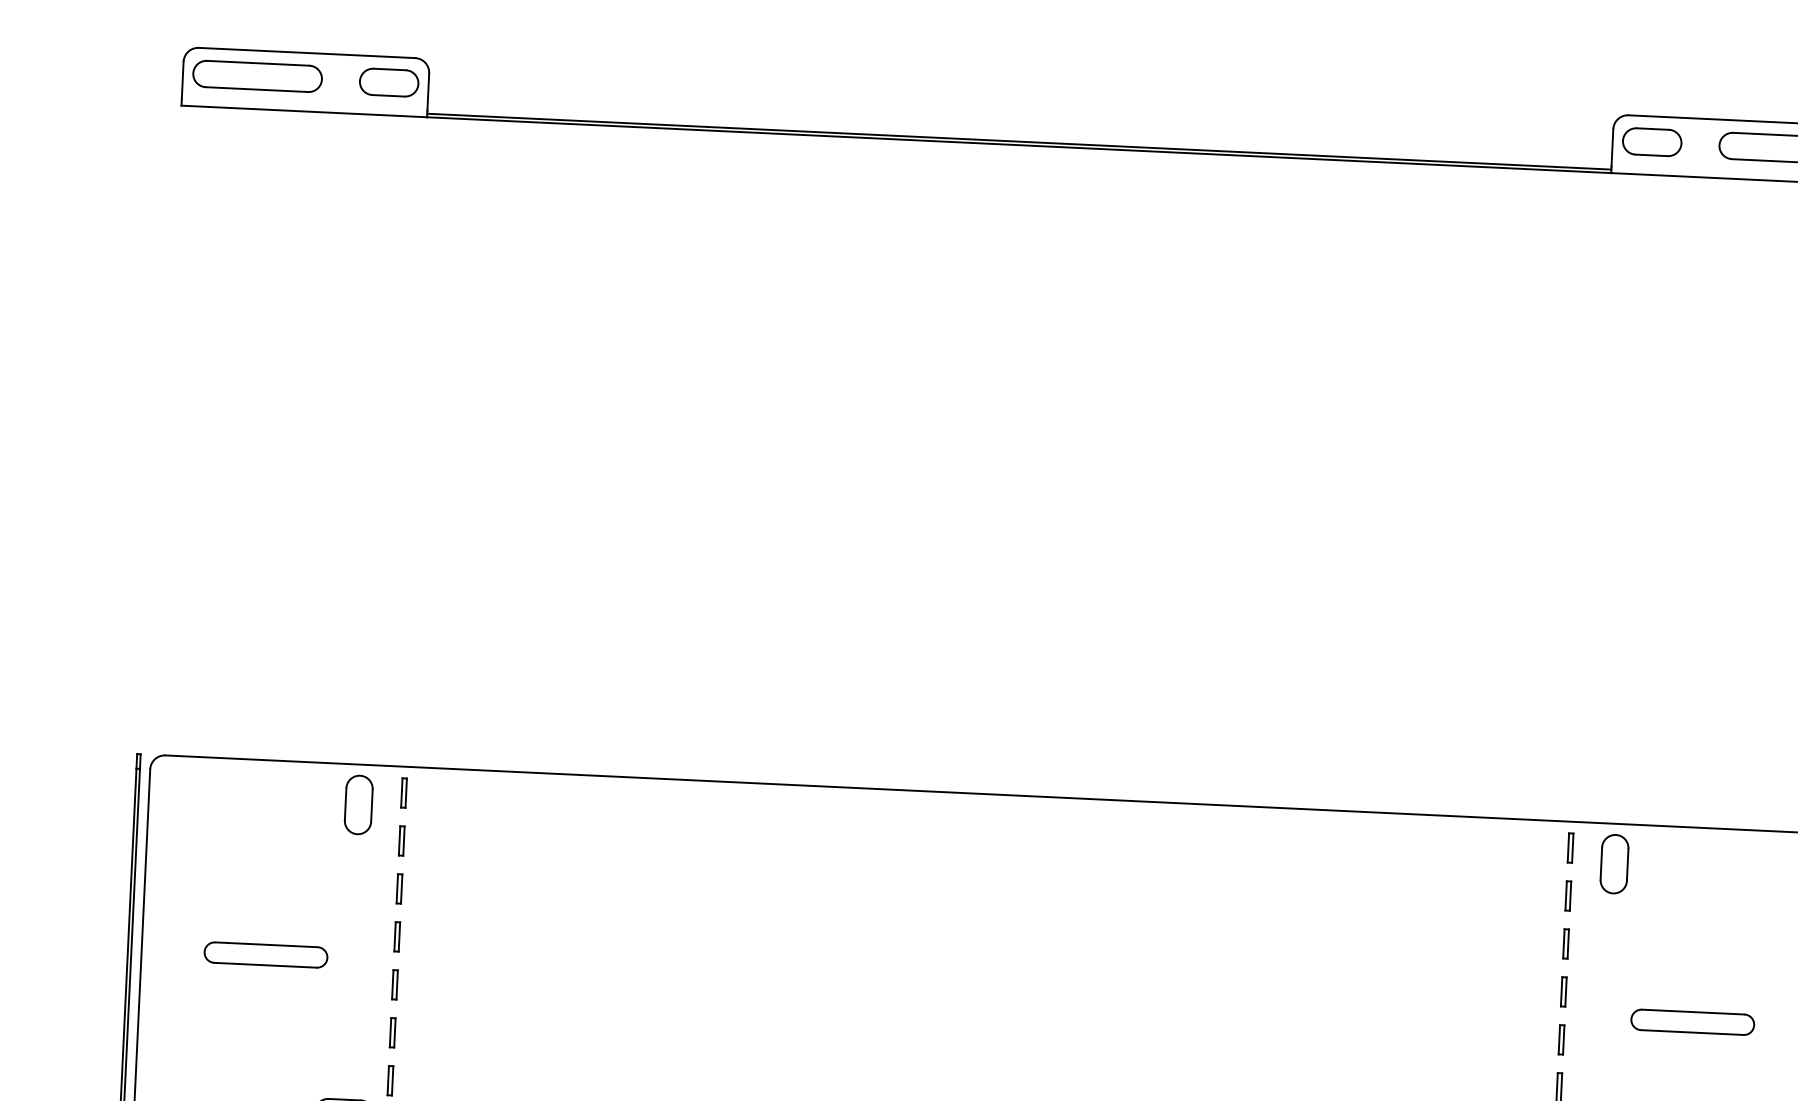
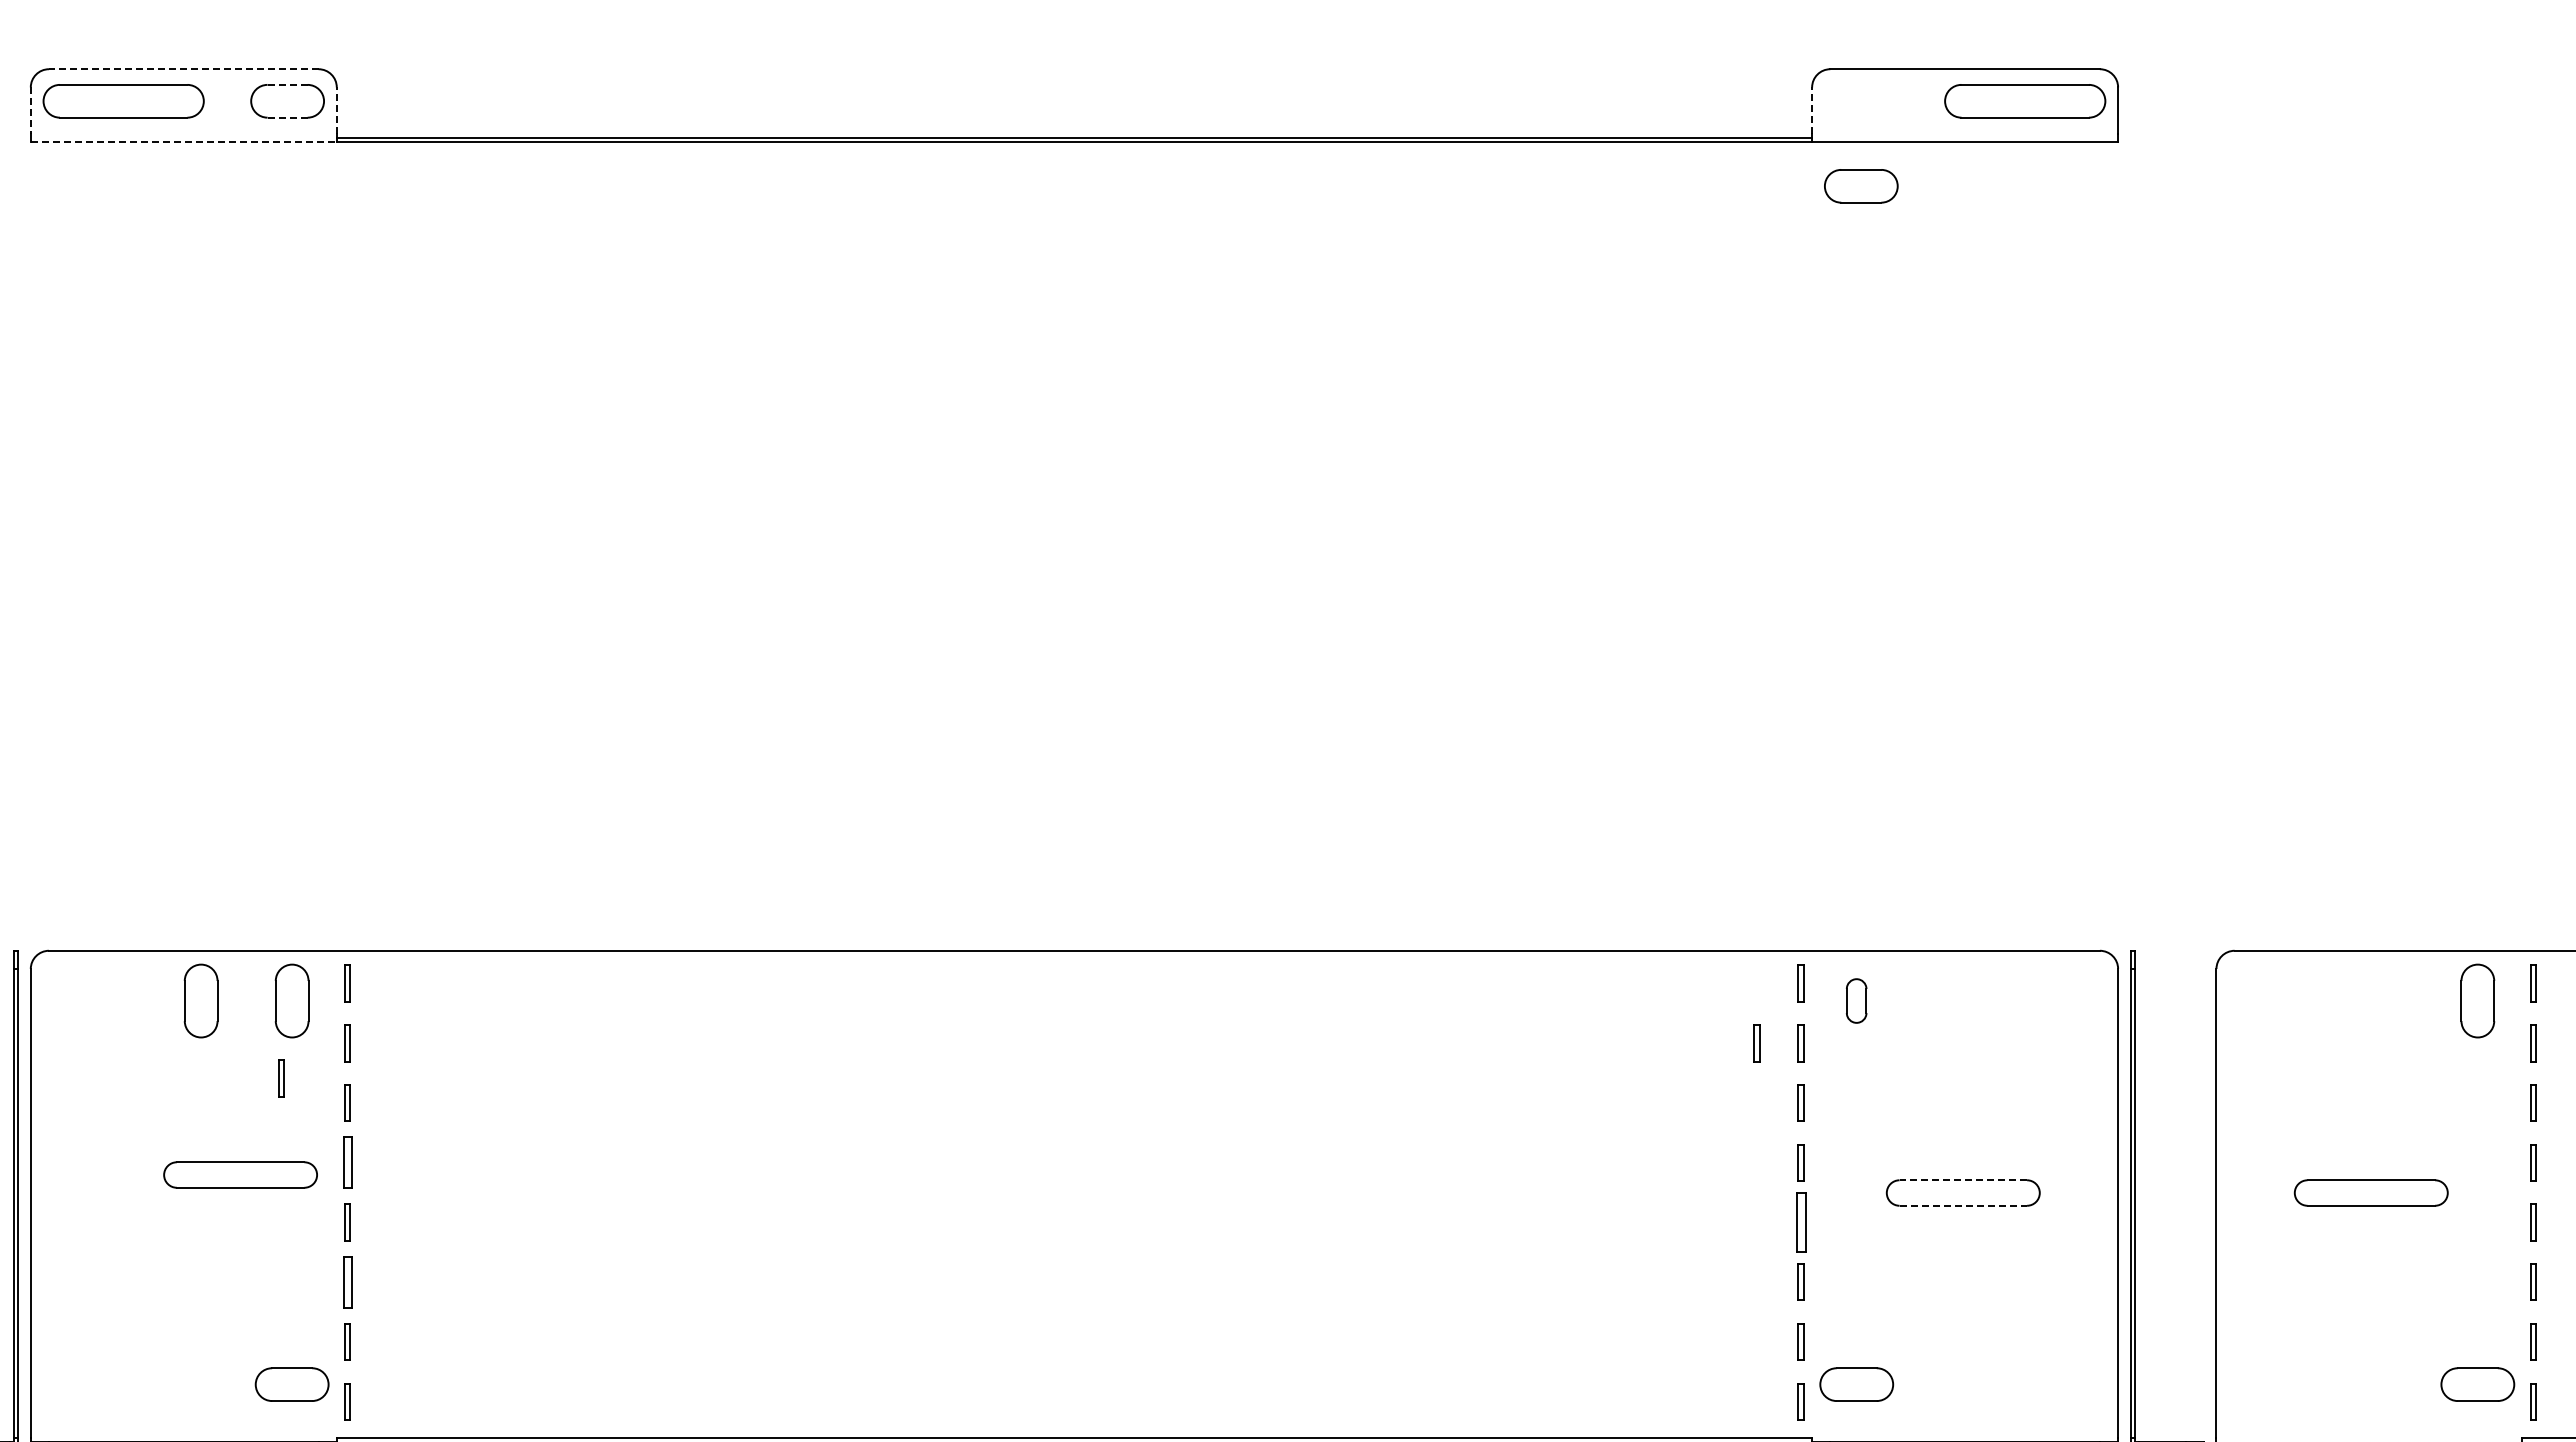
line: (306, 53) -> (183, 69), solid -> dashed
line: (389, 69) -> (287, 84), solid -> dashed
line: (182, 81) -> (30, 111), solid -> dashed
line: (428, 91) -> (336, 110), solid -> dashed
line: (389, 95) -> (288, 117), solid -> dashed
line: (304, 111) -> (183, 142), solid -> dashed
part: (1652, 142) -> (1861, 186), moved
line: (1612, 147) -> (1812, 110), solid -> dashed
part: (285, 801) -> (200, 1000), added
part: (1614, 863) -> (1856, 1000), size x0.6
part: (347, 866) -> (281, 1078), added
part: (1532, 894) -> (1756, 1043), added
part: (397, 936) -> (347, 1162), size x1.4
part: (265, 954) -> (240, 1174), moved
line: (1693, 1012) -> (1963, 1180), solid -> dashed
part: (392, 1032) -> (347, 1281), size x1.4
line: (1692, 1032) -> (1963, 1205), solid -> dashed
part: (1561, 1039) -> (1800, 1222), size x1.6

